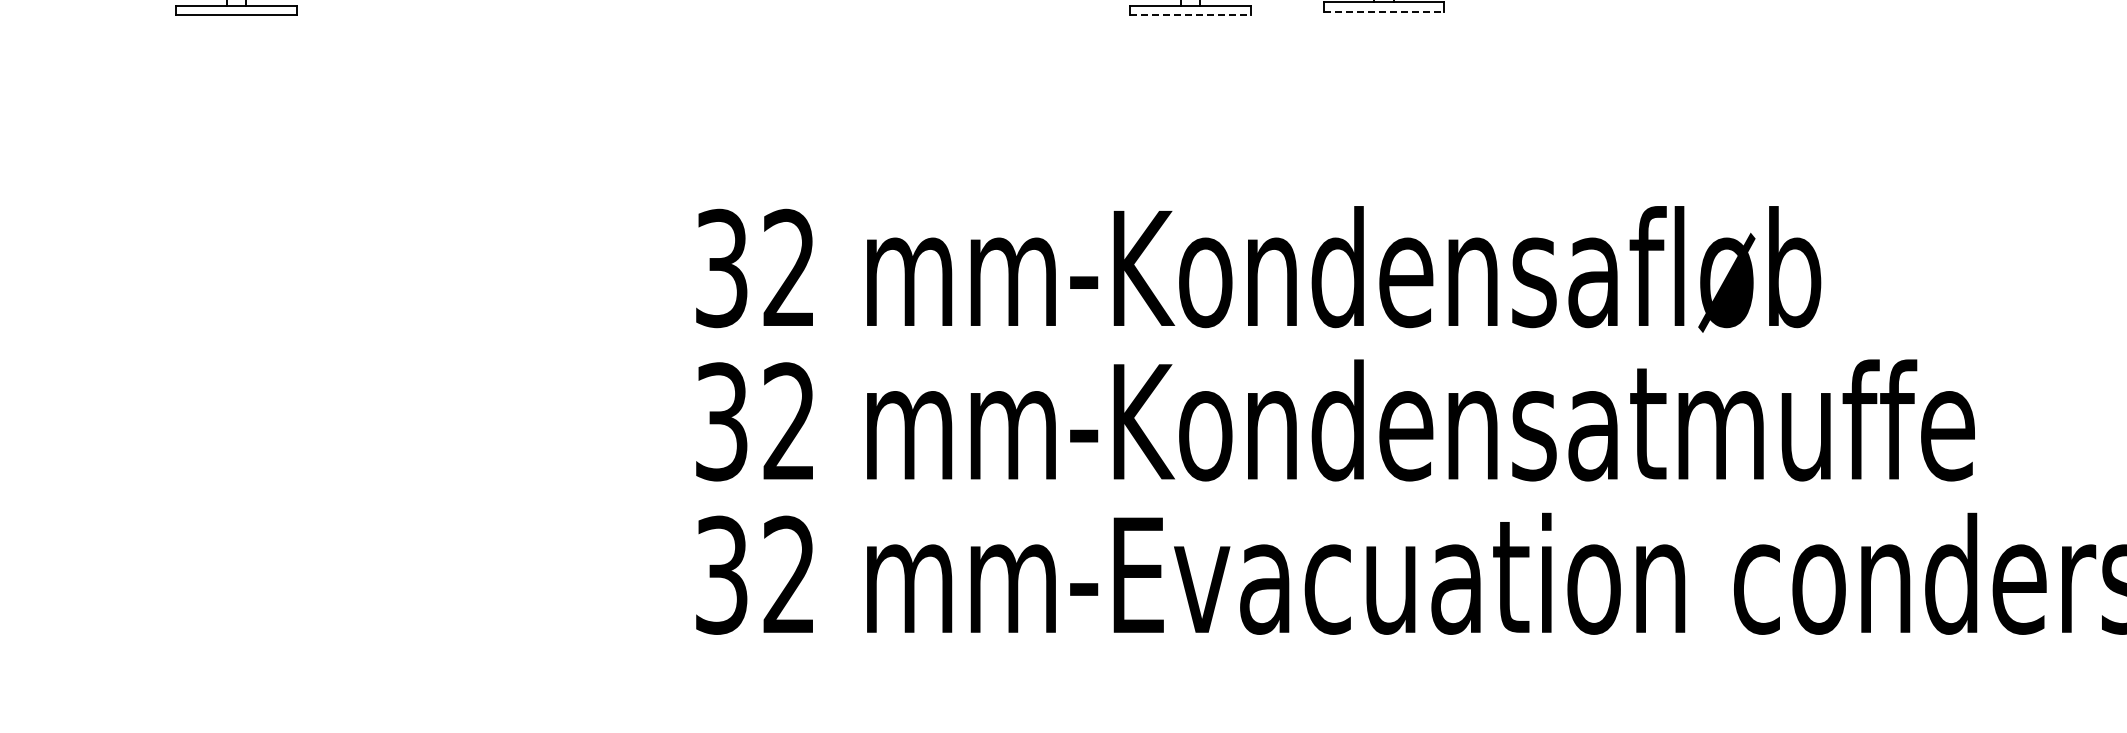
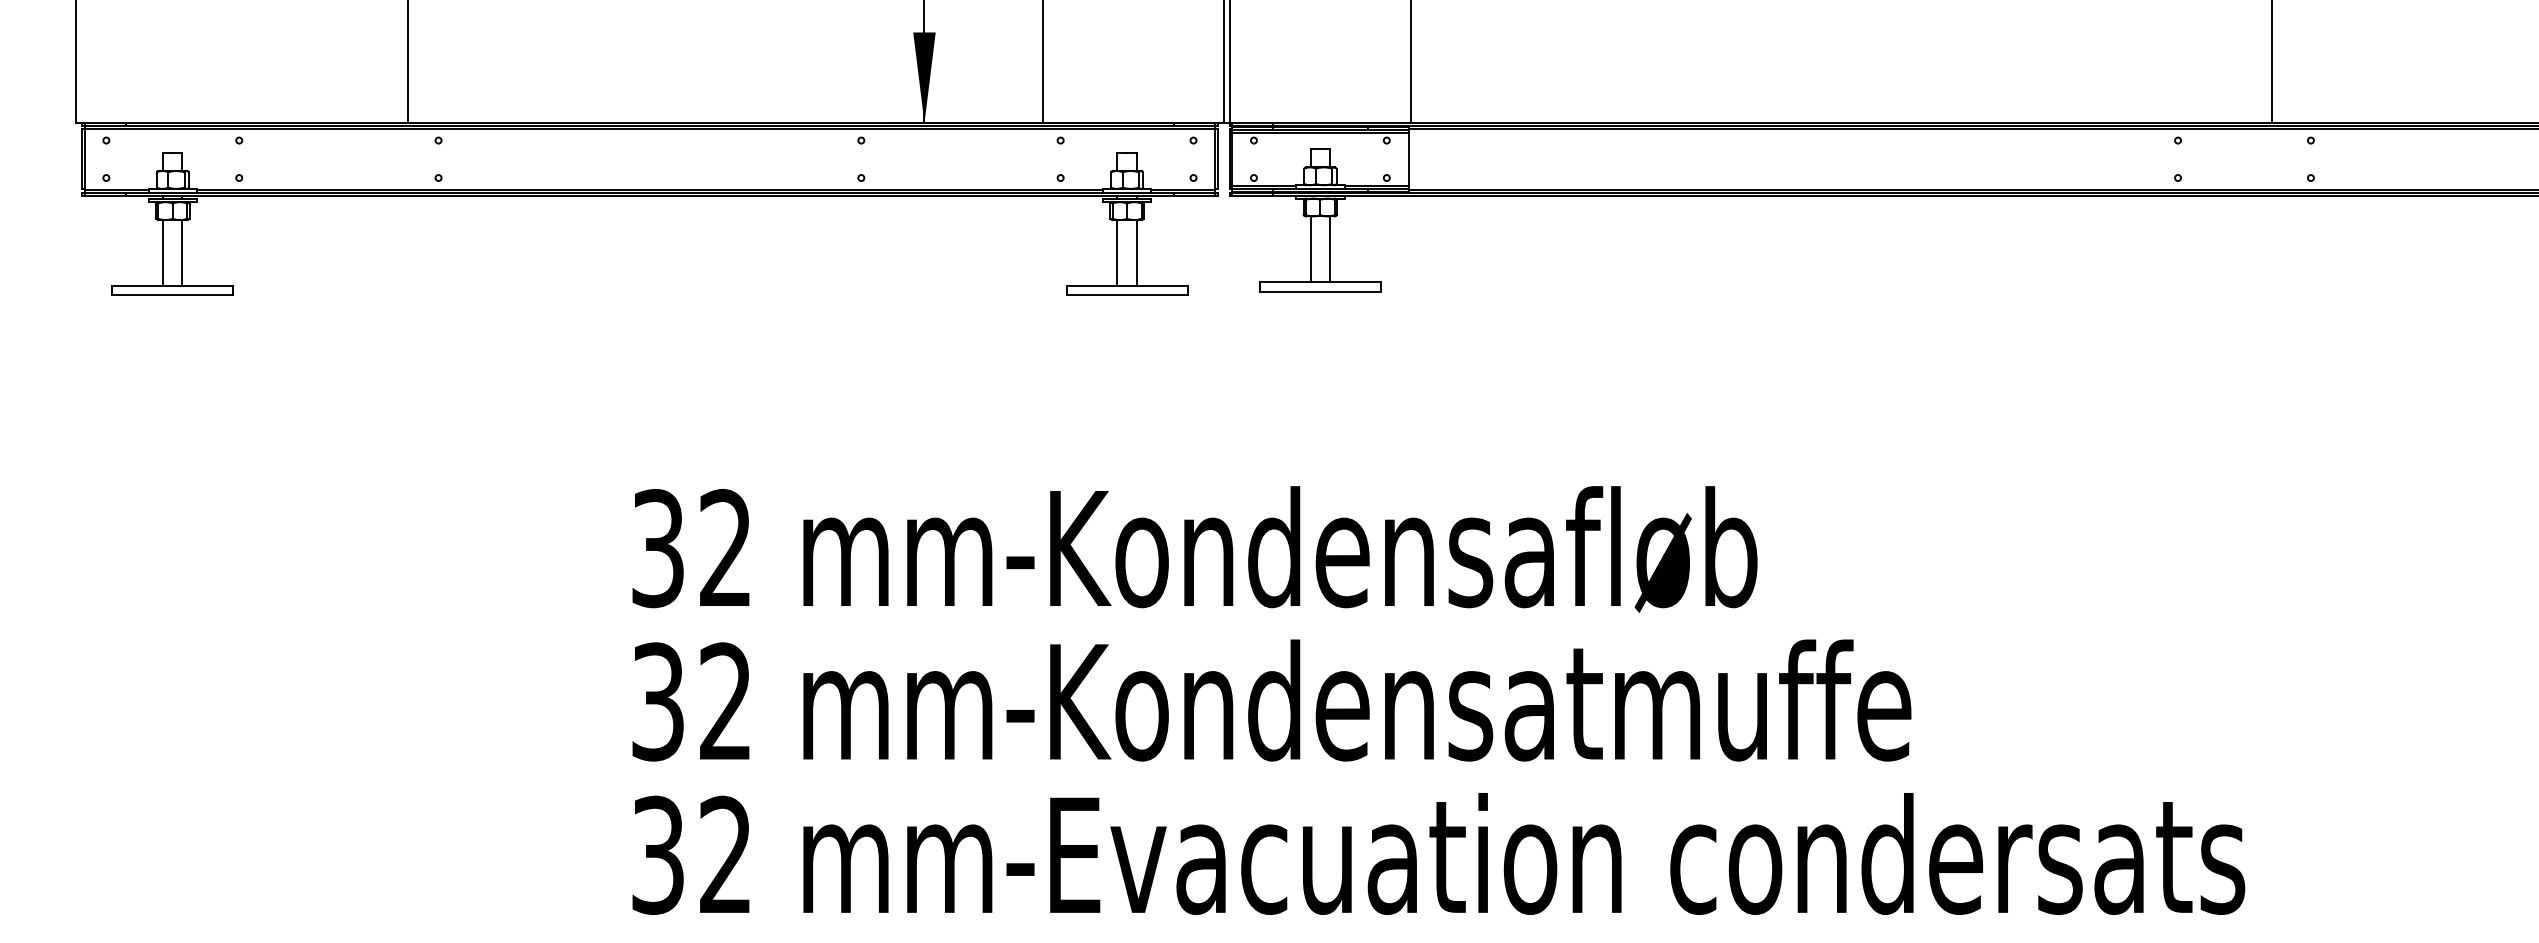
line: (1384, 11) -> (1320, 291), dashed -> solid
line: (1191, 15) -> (1127, 295), dashed -> solid

